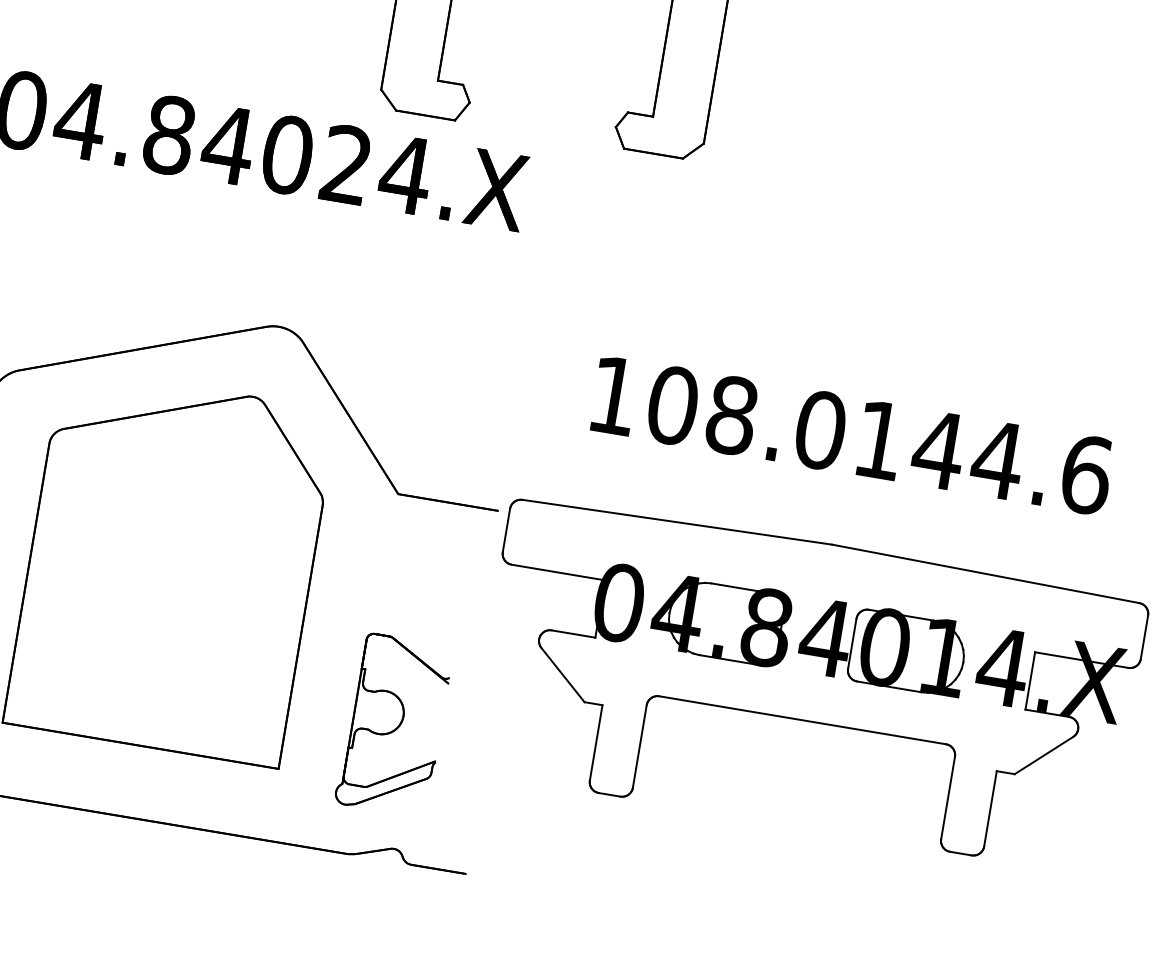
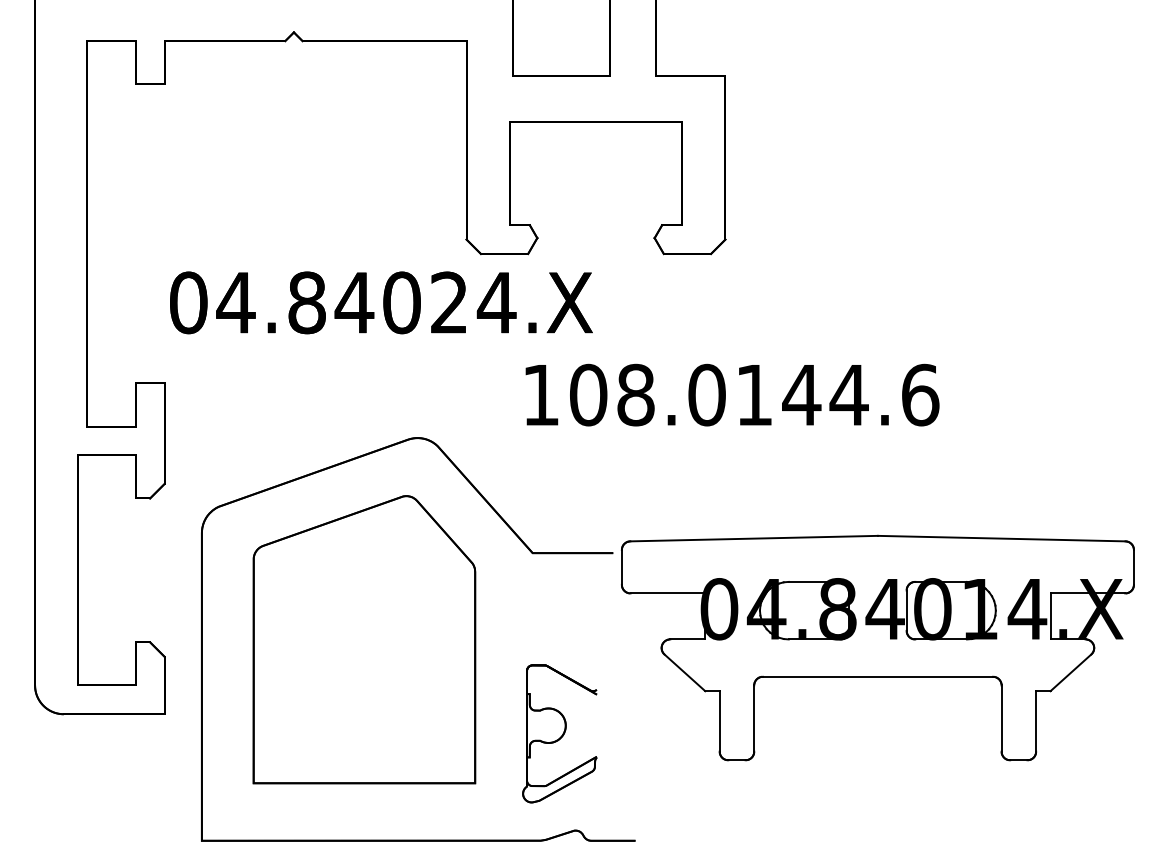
text: (852, 434) -> (732, 394), moved

